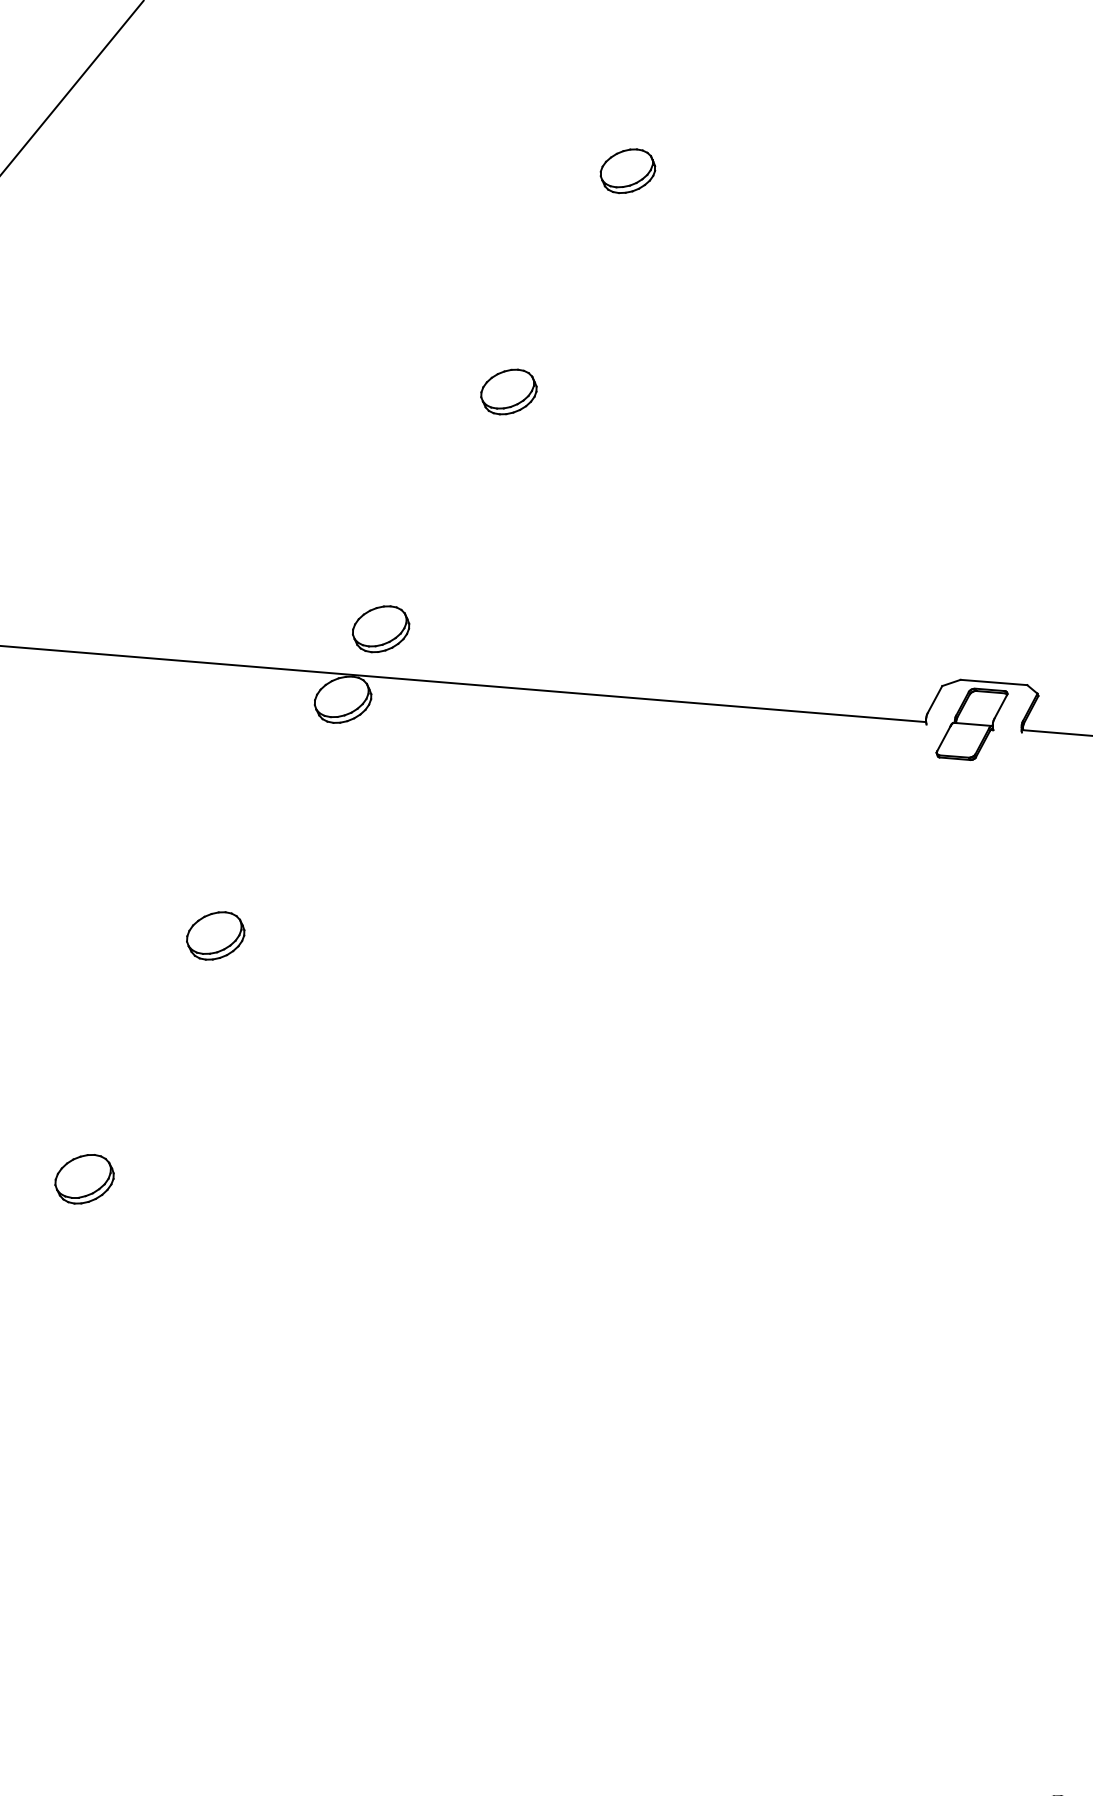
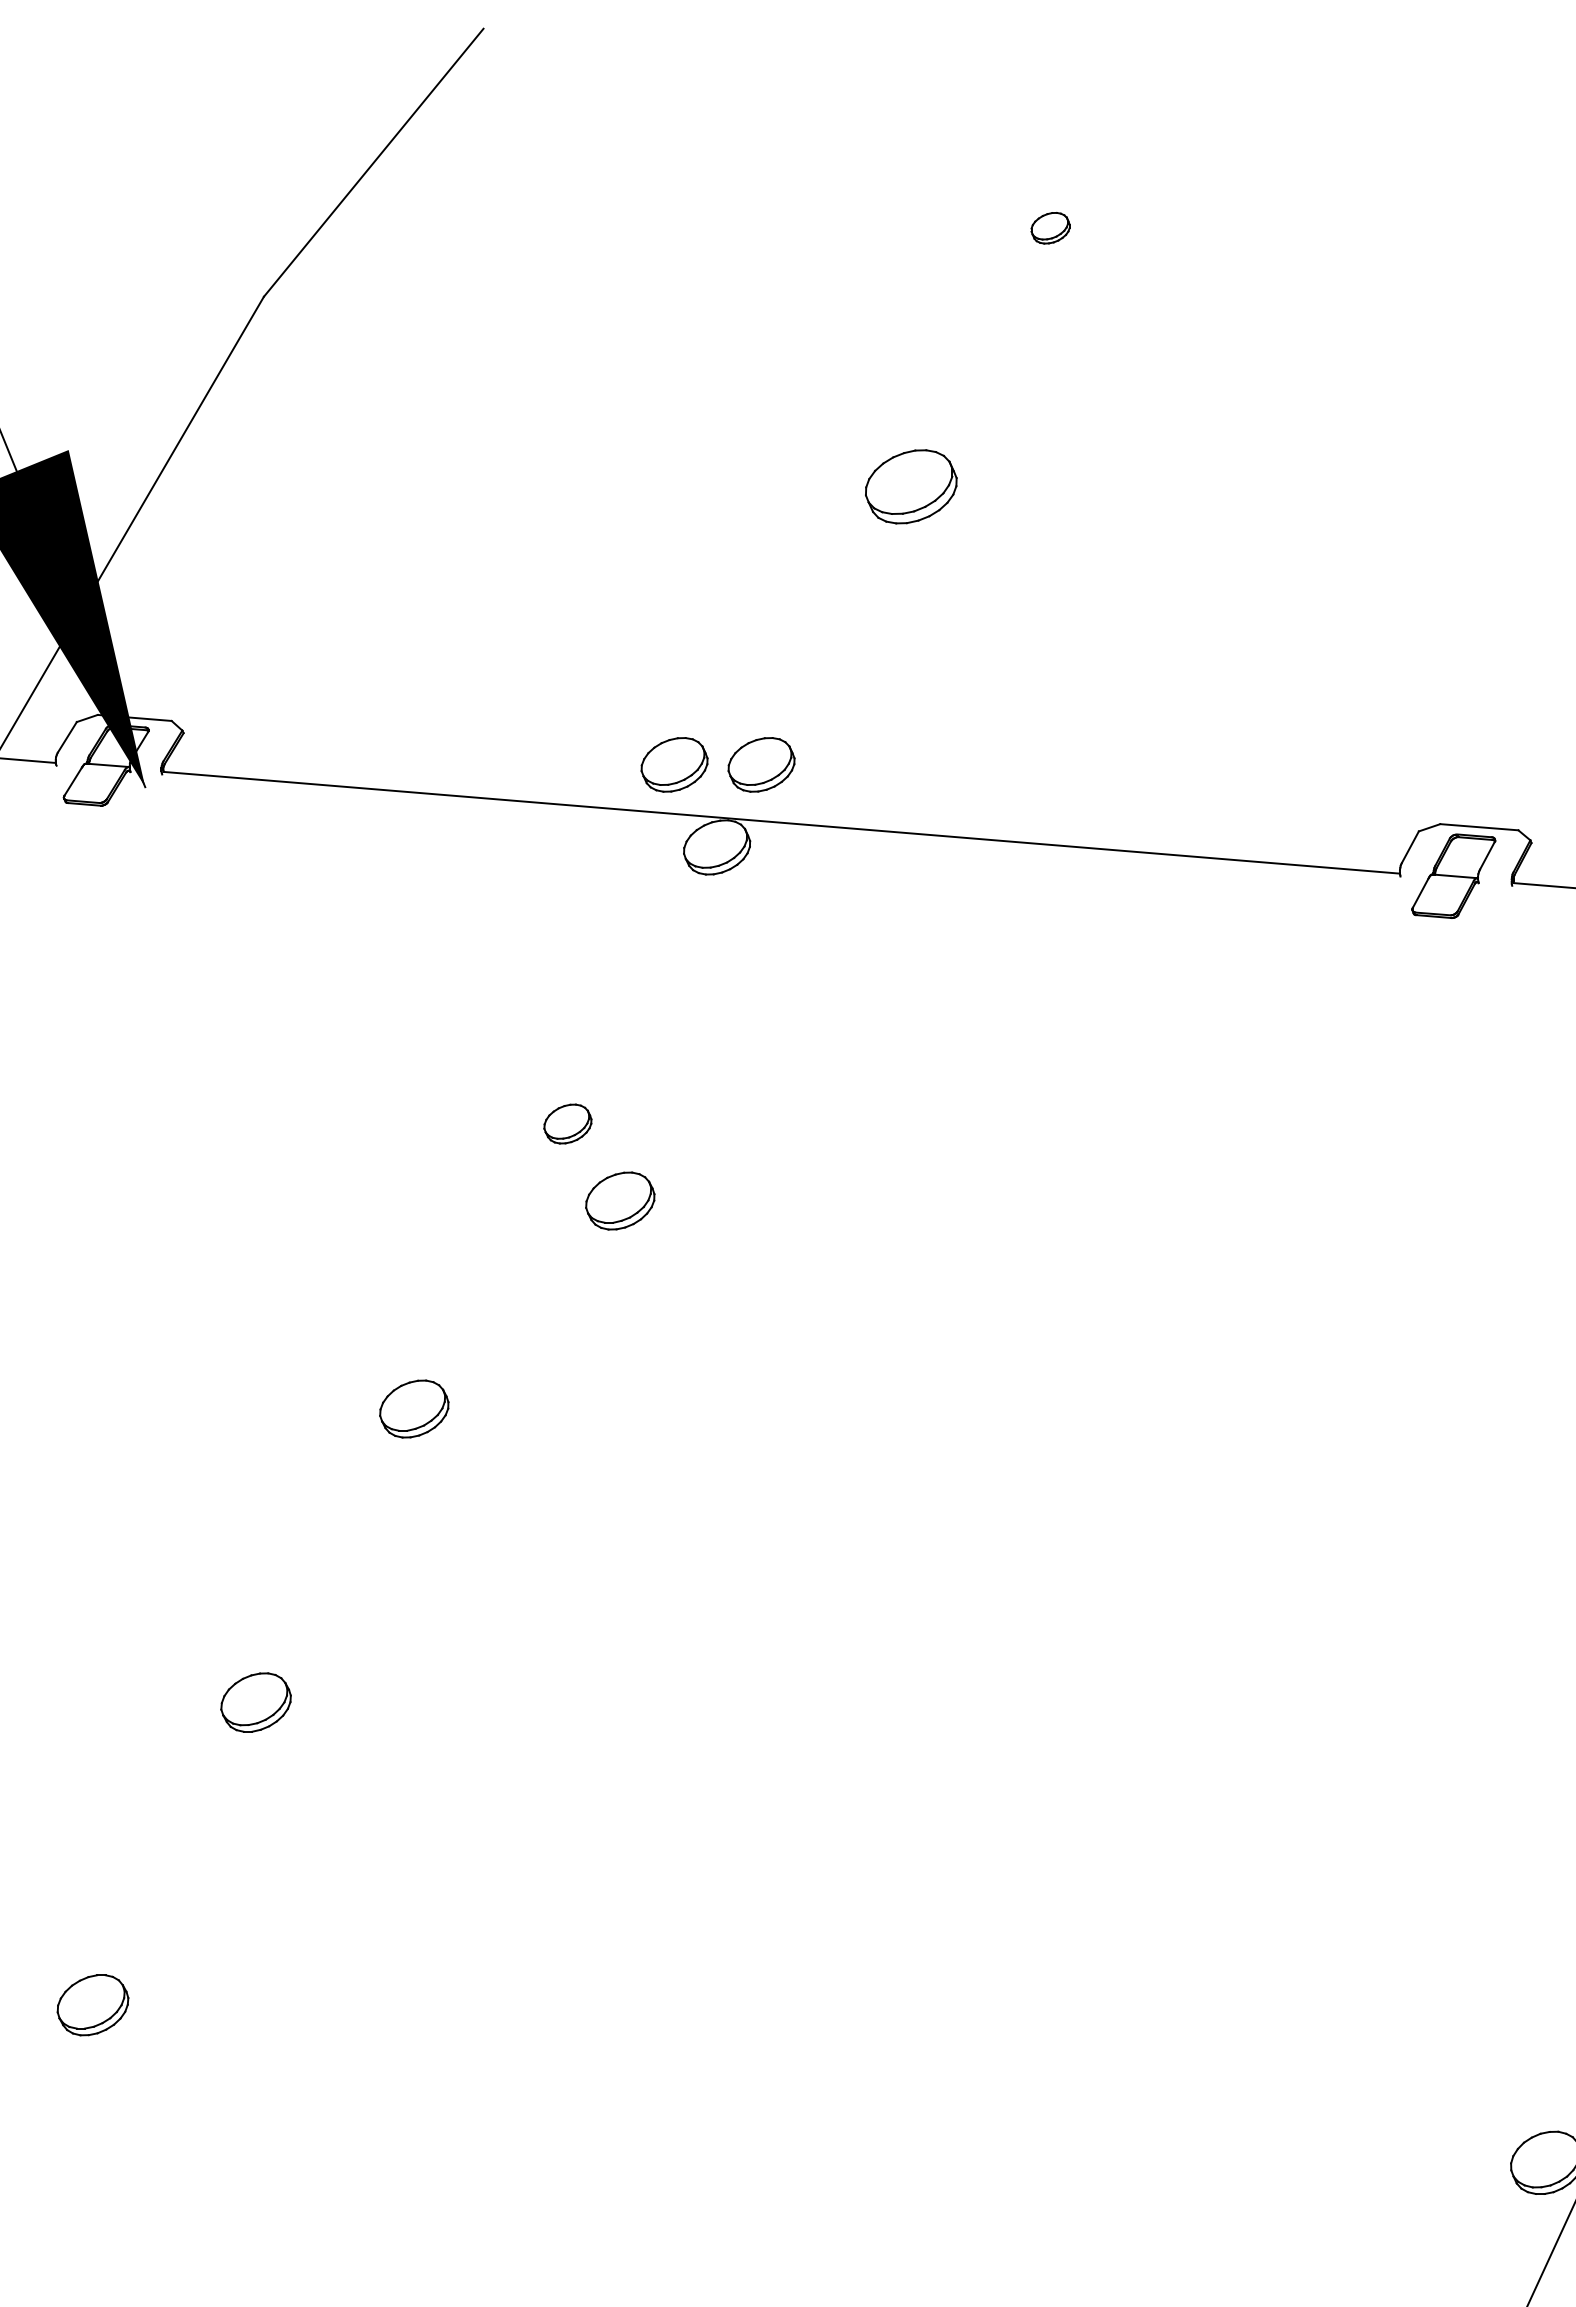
part: (627, 170) -> (1050, 227), size x0.6
part: (509, 392) -> (911, 487), size x1.4
part: (306, 628) -> (674, 764), added
part: (215, 935) -> (567, 1123), size x0.7
part: (260, 1001) -> (620, 1200), added

